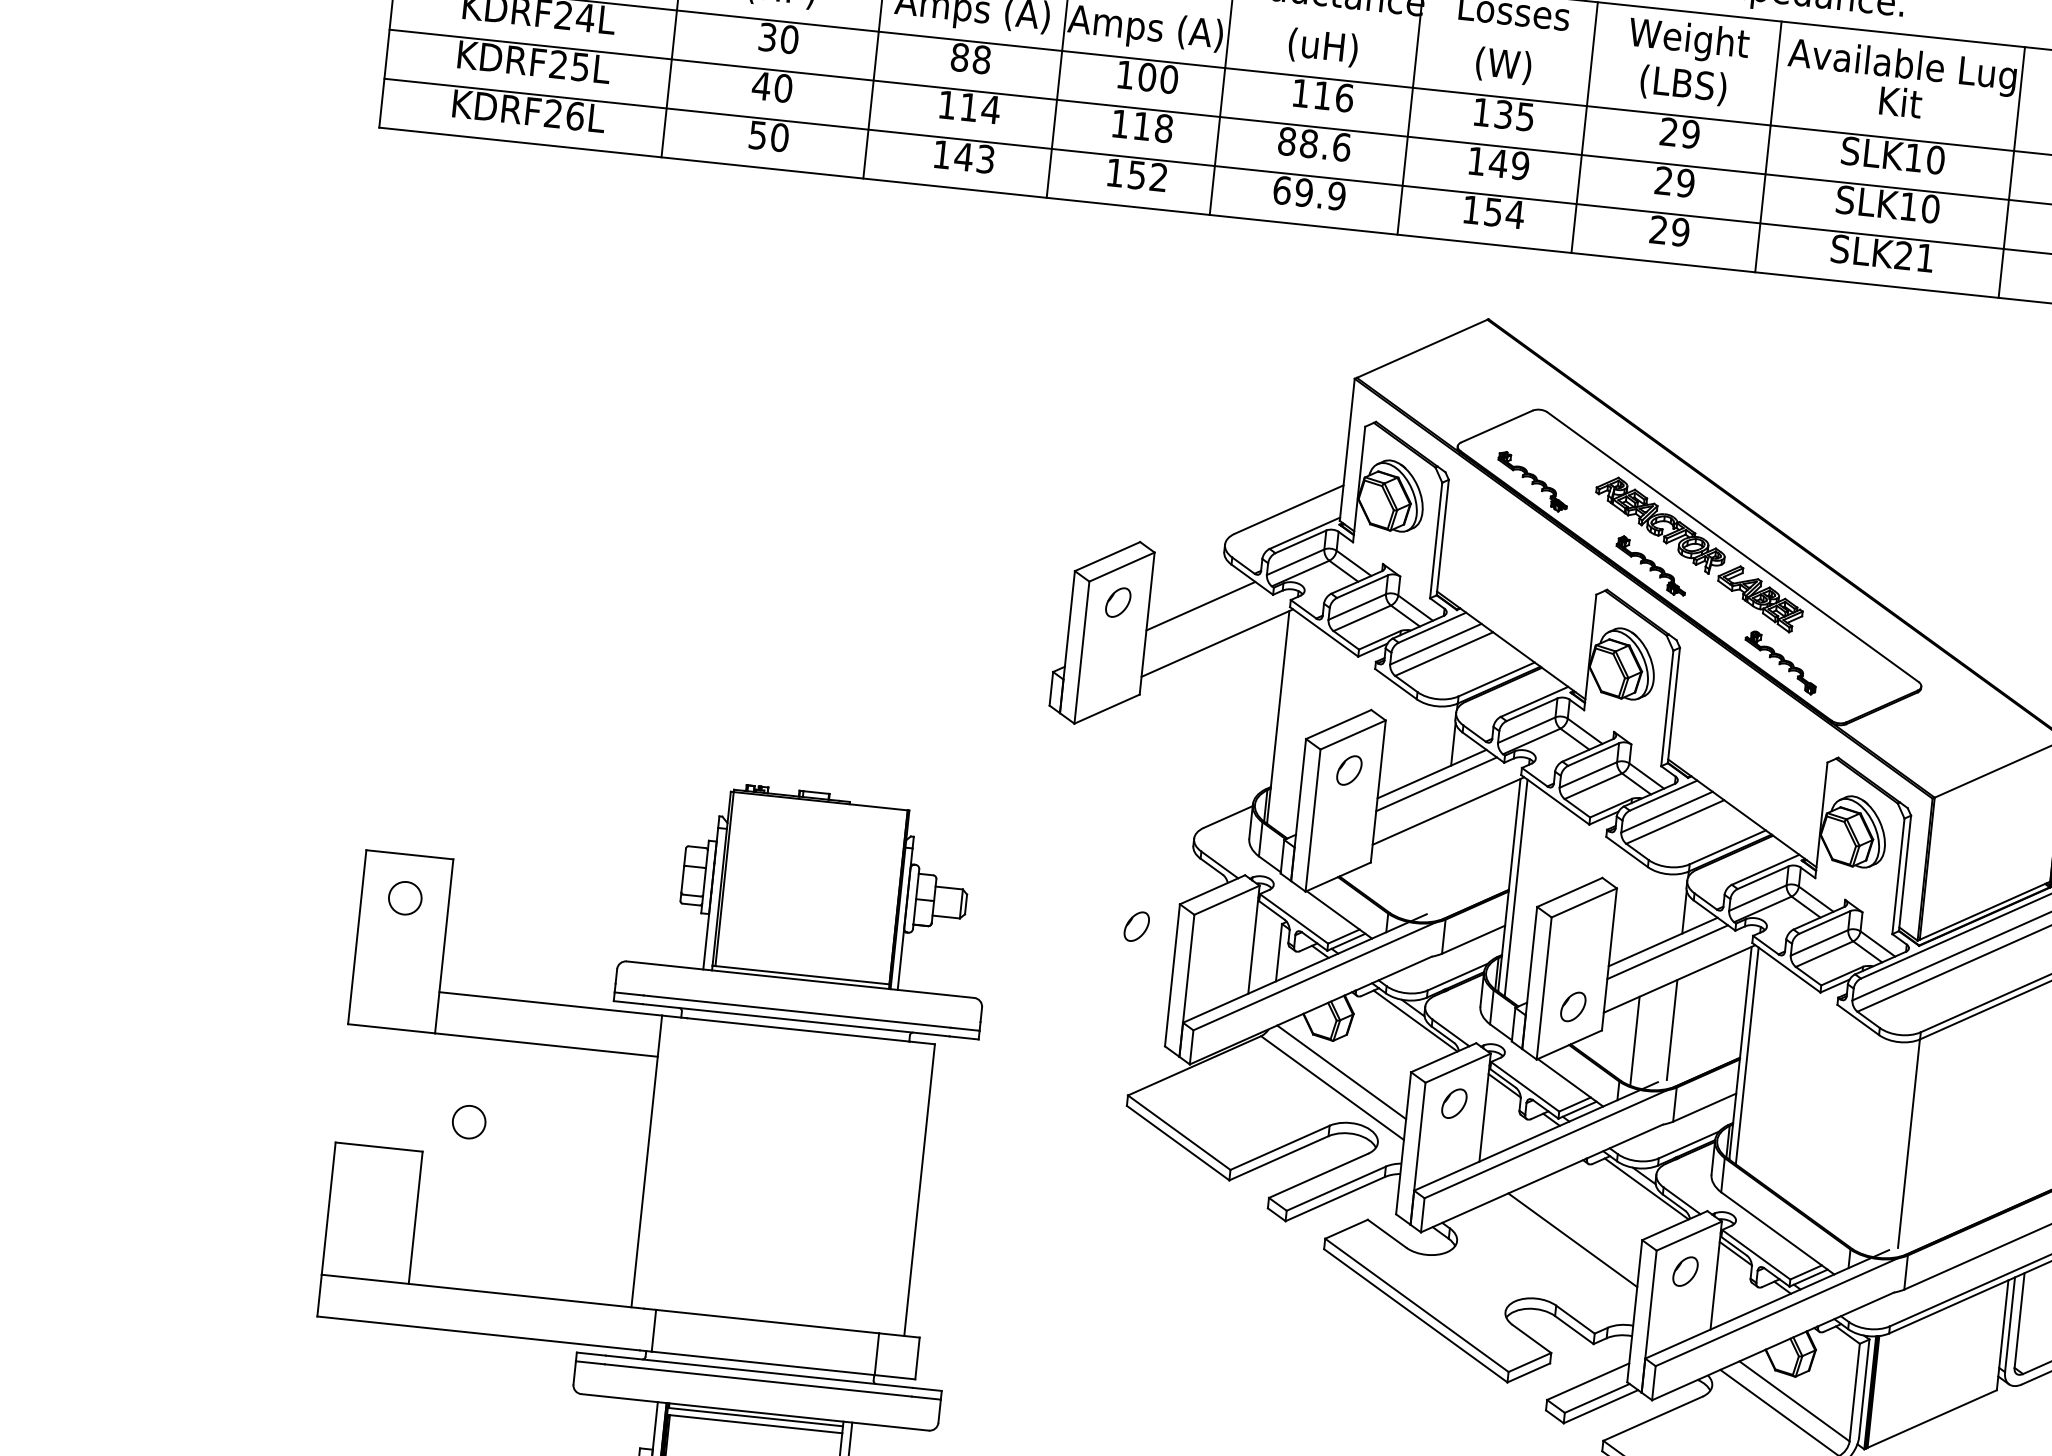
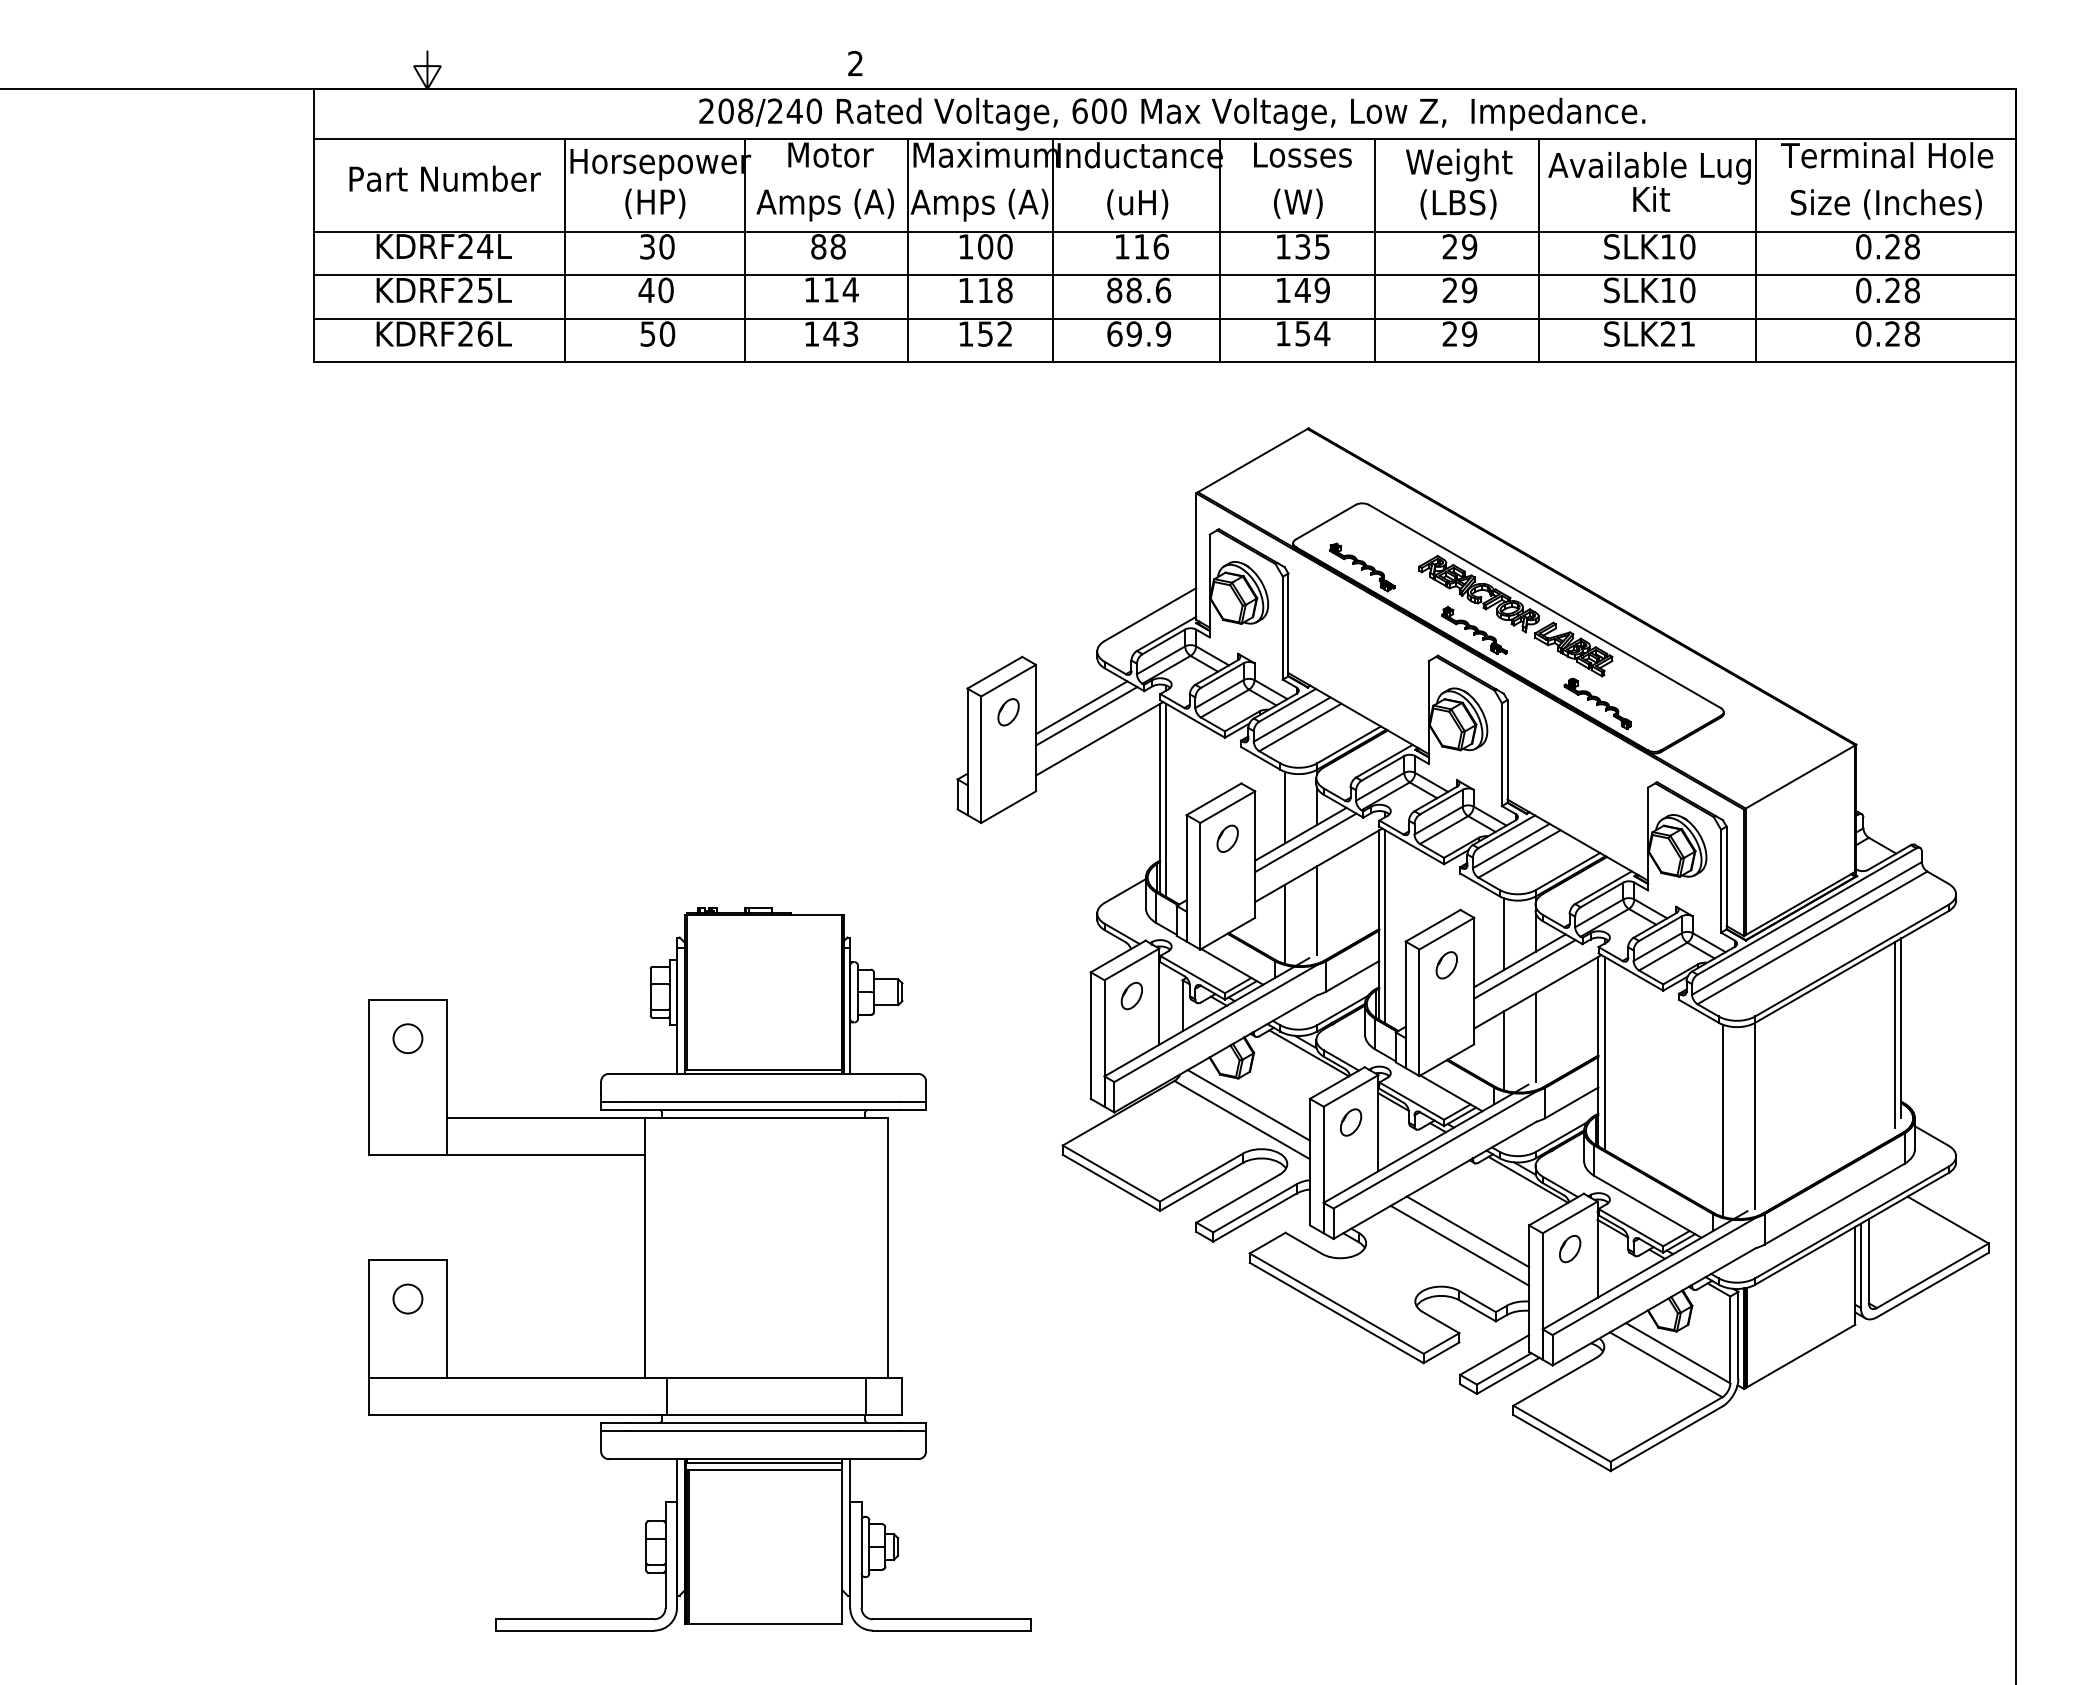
line: (1205, 616) -> (1086, 716), added
line: (1285, 719) -> (1166, 799), added
line: (1417, 742) -> (1285, 807), added
line: (1440, 861) -> (1316, 910), added
line: (1404, 872) -> (1285, 923), added
line: (1649, 909) -> (1504, 933), added
part: (1136, 927) -> (1131, 996), moved
part: (1572, 1007) -> (1446, 965), moved
circle: (468, 1121) -> (407, 1298), moved
line: (1872, 1145) -> (1723, 1120), added
line: (1561, 1254) -> (1459, 1245), added

